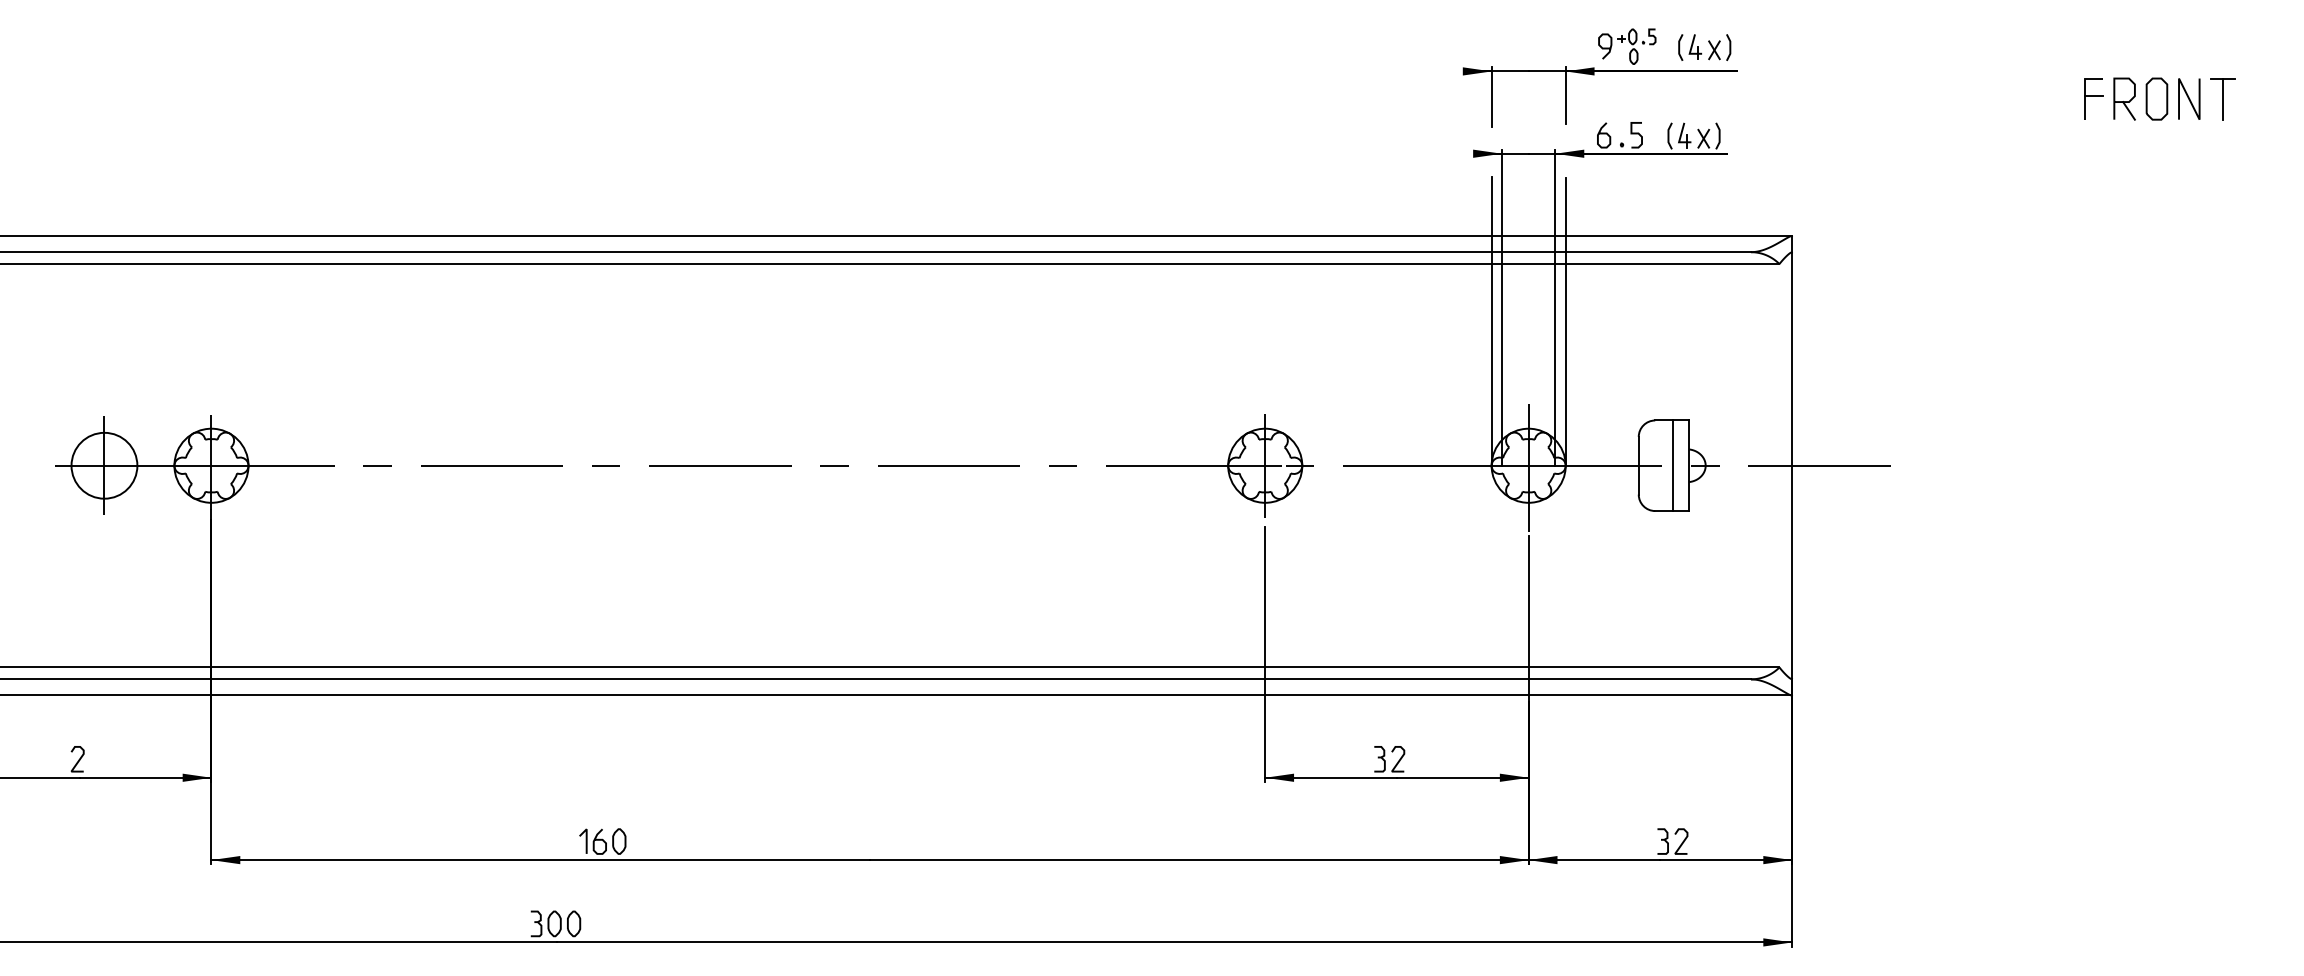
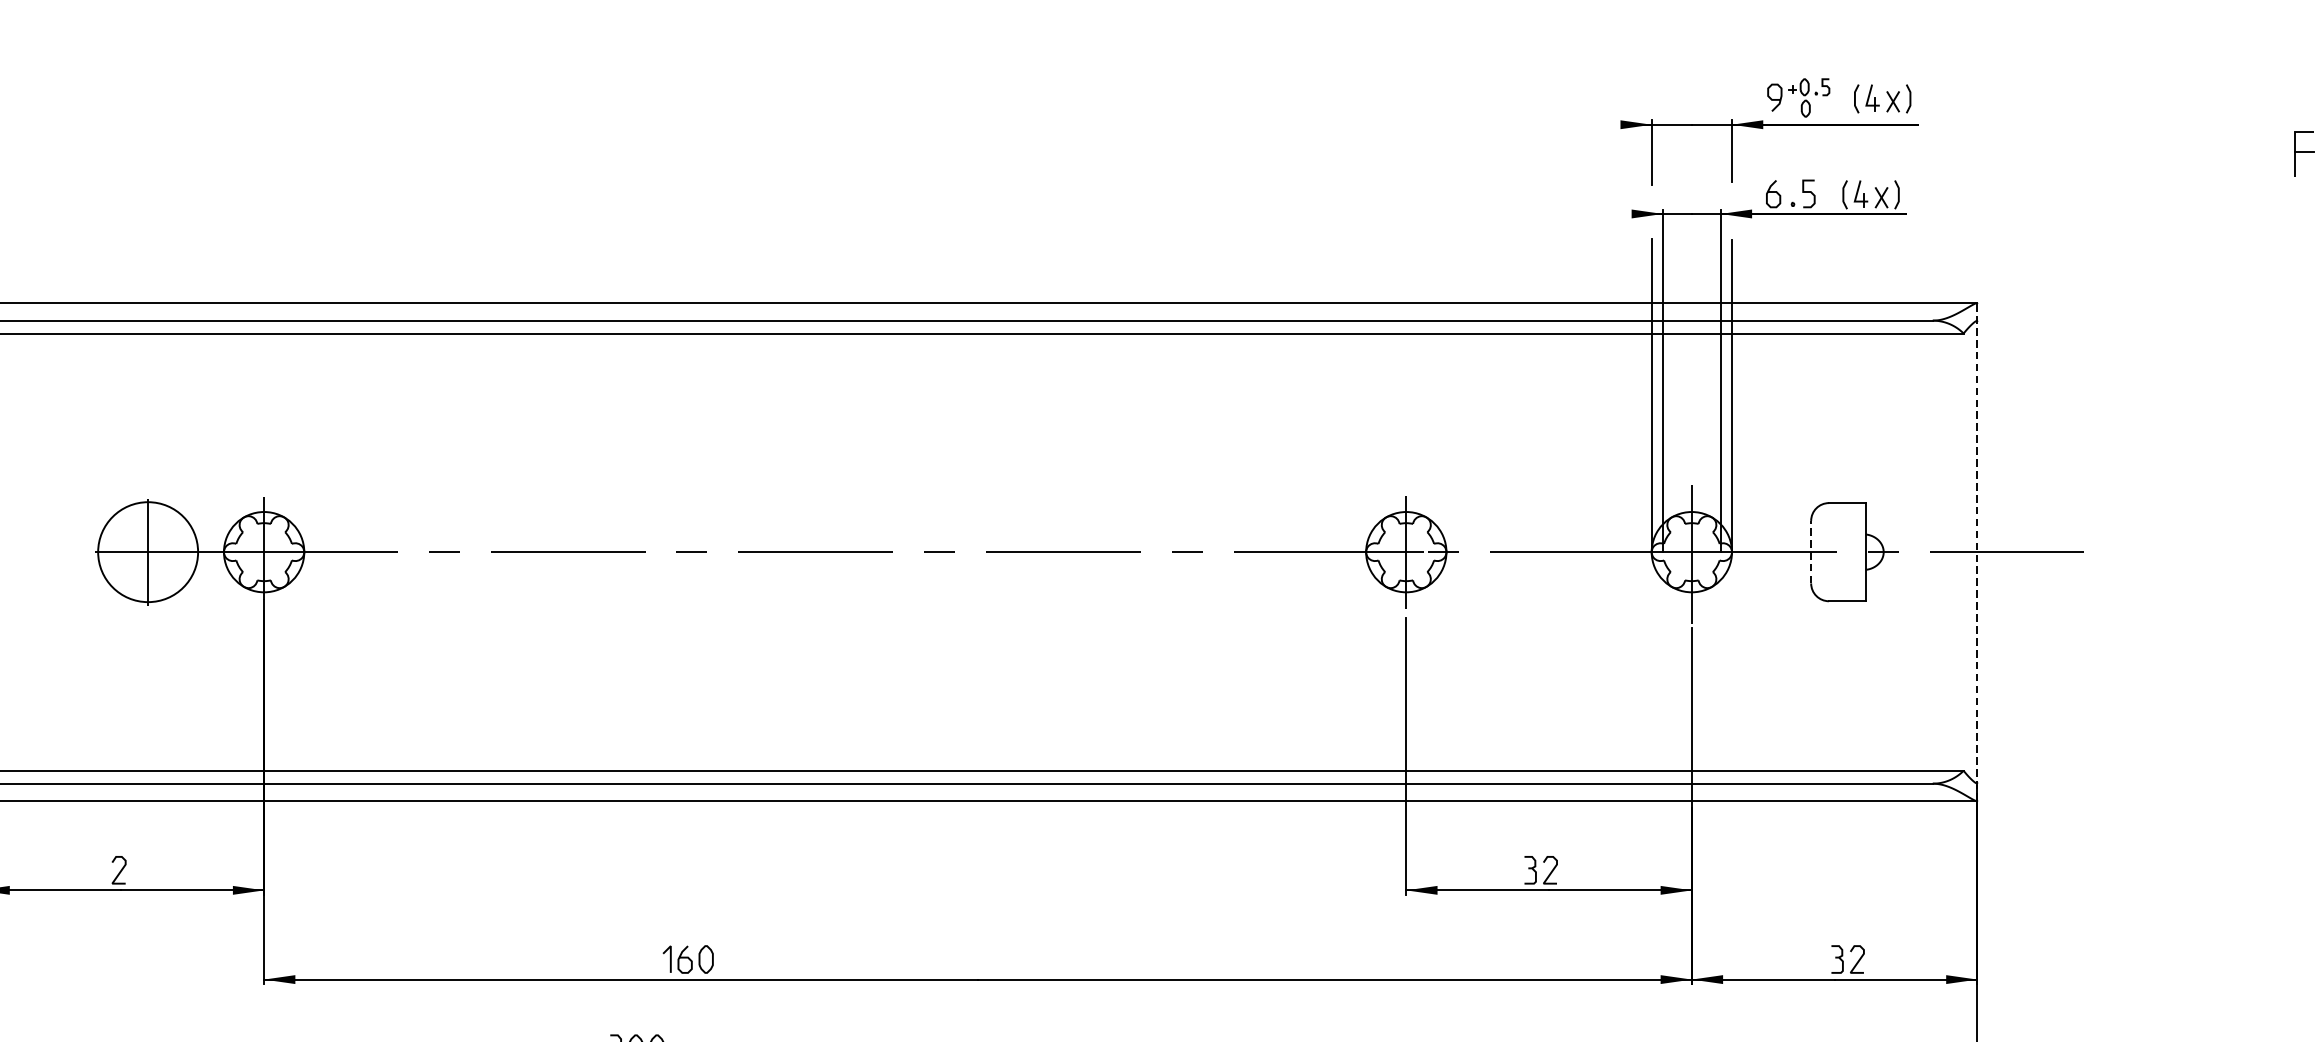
circle: (104, 465) -> (148, 551), size x1.4
line: (1638, 465) -> (1810, 551), solid -> dashed
line: (1672, 465) -> (1847, 551), removed
line: (1792, 465) -> (1977, 551), solid -> dashed

